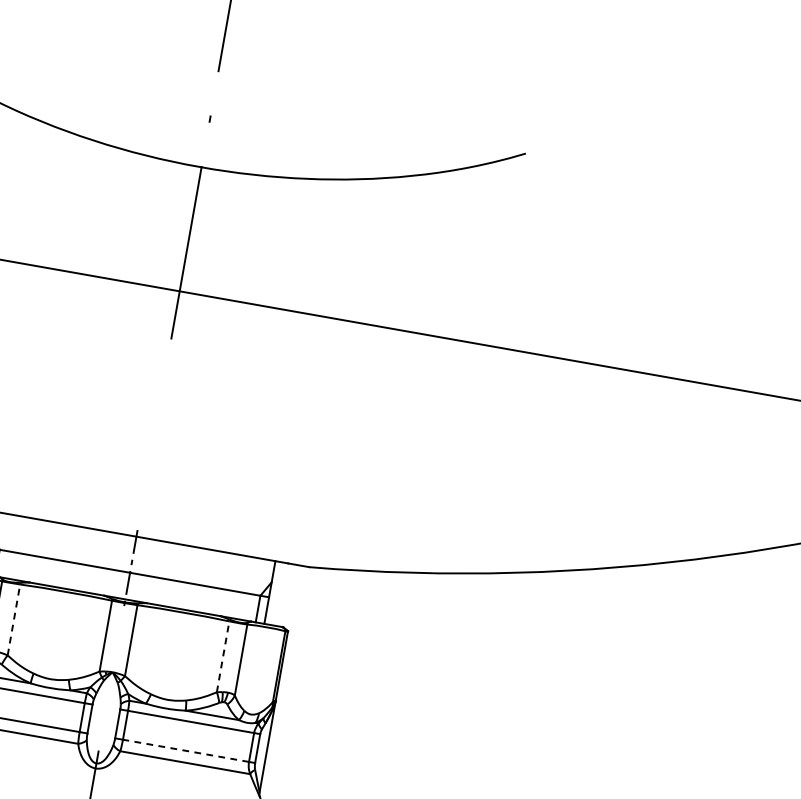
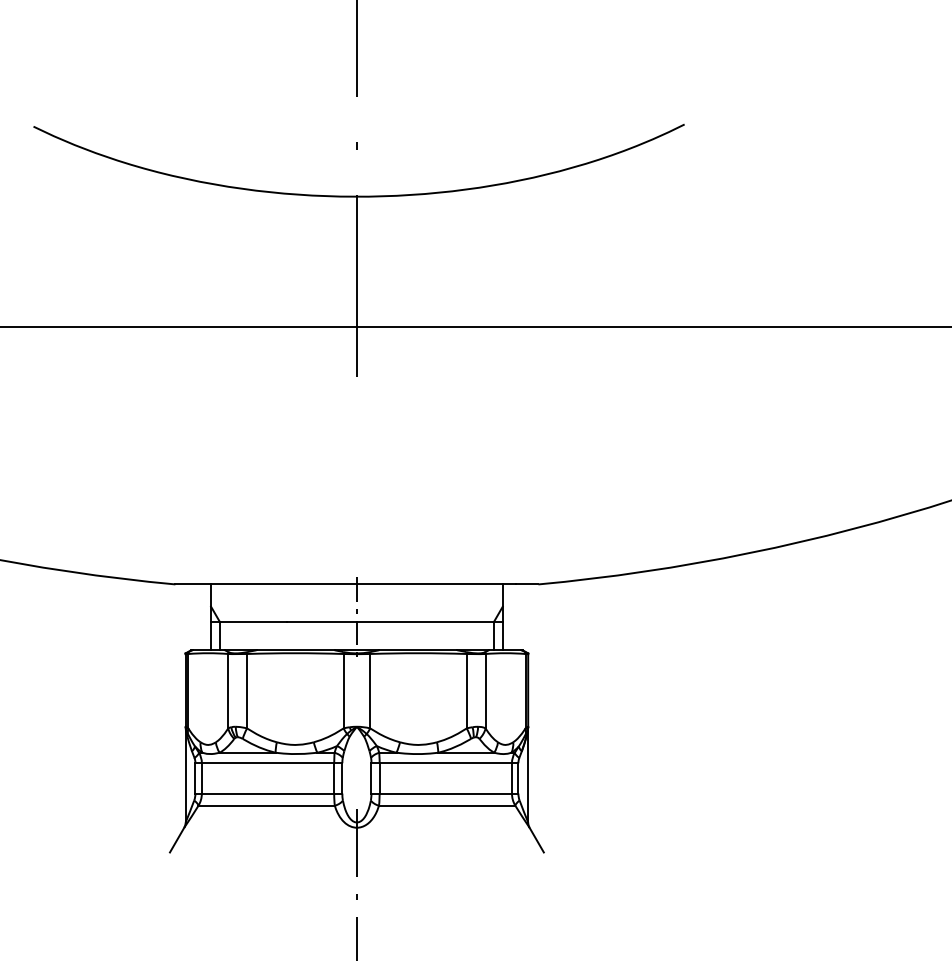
line: (14, 619) -> (247, 690), dashed -> solid
line: (223, 656) -> (466, 690), dashed -> solid
line: (185, 750) -> (445, 793), dashed -> solid

